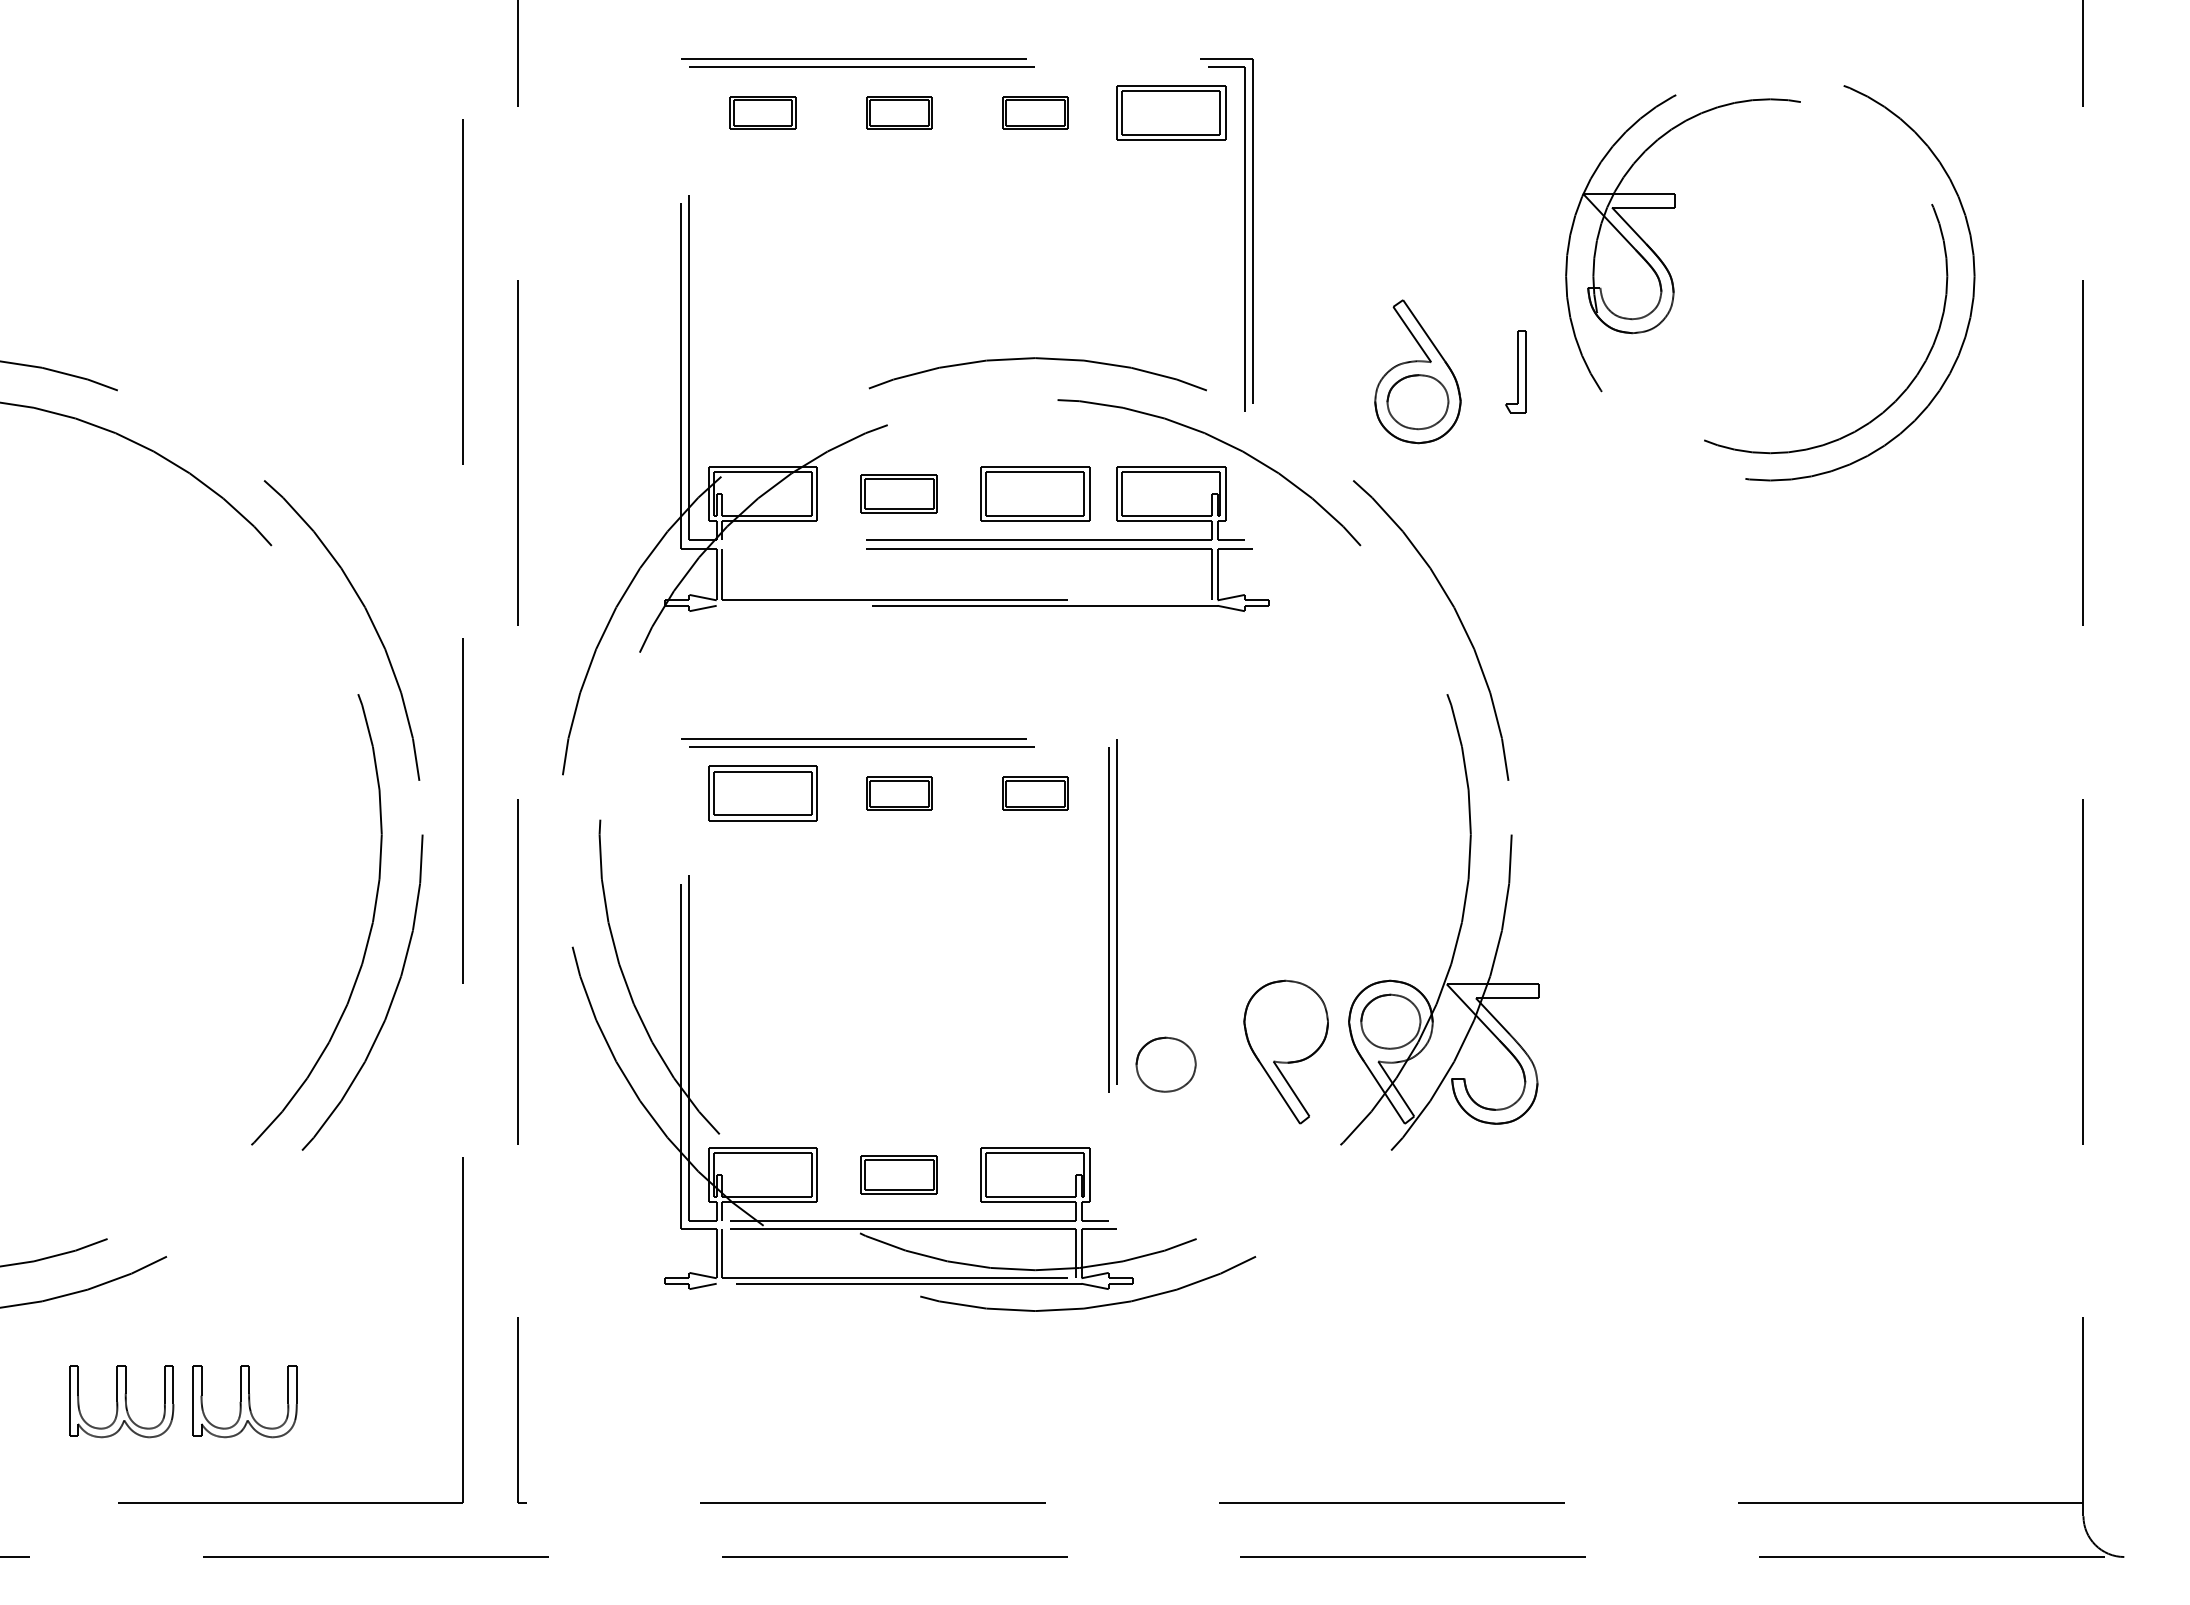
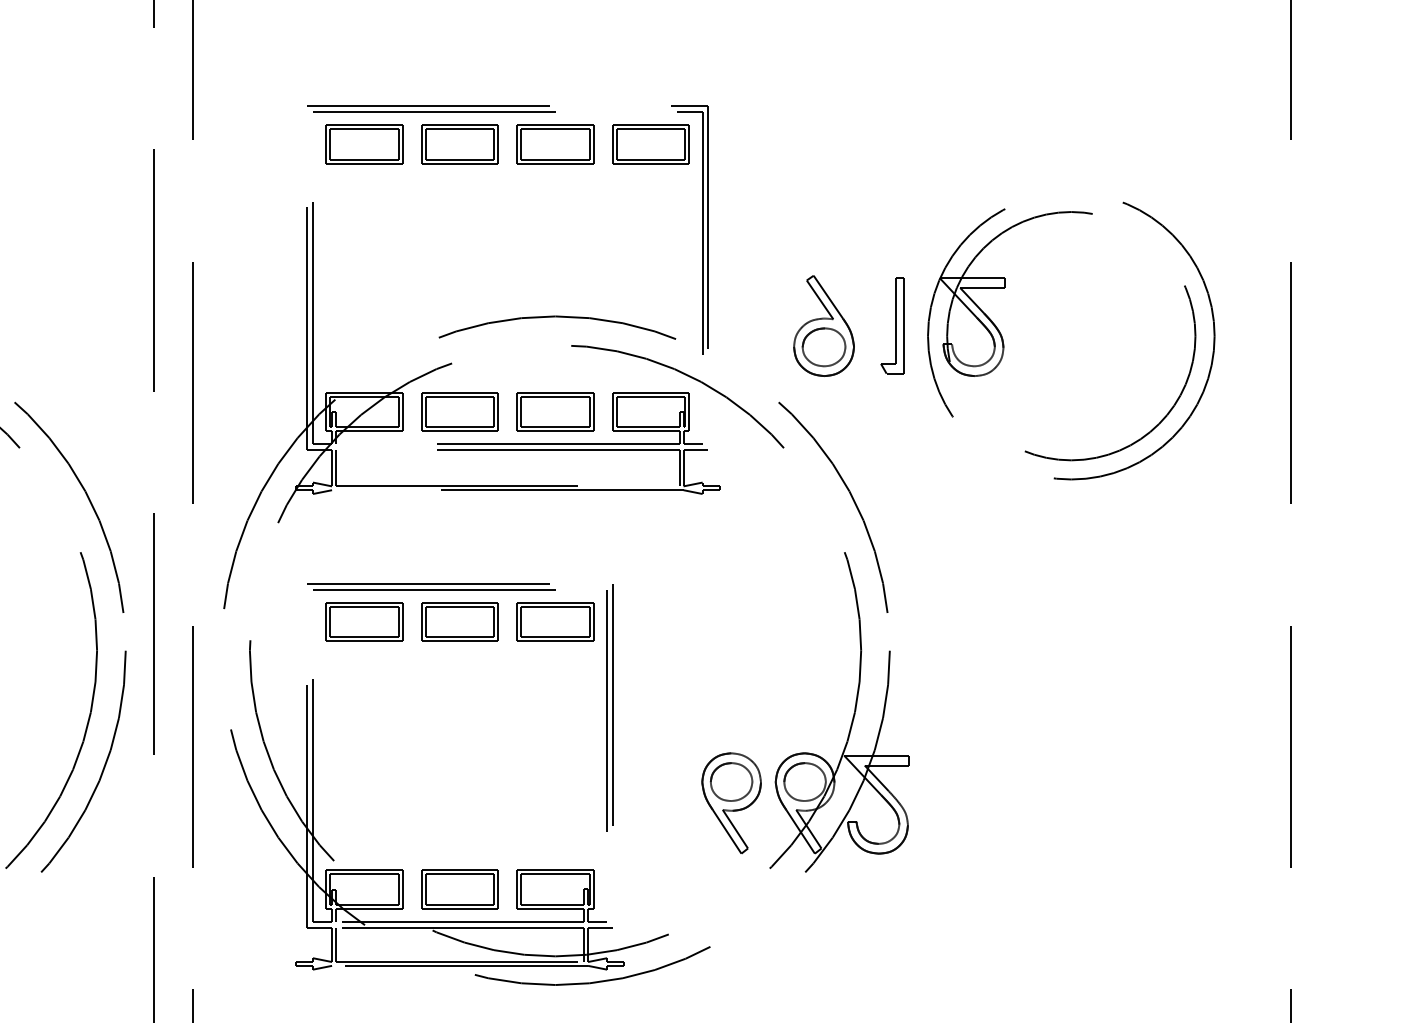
part: (762, 112) -> (364, 144), size x1.67
part: (899, 112) -> (460, 144), size x1.67
part: (1035, 112) -> (555, 144), size x1.67
part: (1674, 287) -> (1004, 344), moved
part: (1515, 371) -> (892, 325), size x1.67
part: (899, 493) -> (460, 411), size x1.43
part: (899, 793) -> (460, 621), size x1.67
part: (1035, 793) -> (555, 621), size x1.67
part: (1165, 1064) -> (731, 781), moved
part: (899, 1174) -> (460, 889), size x1.43

